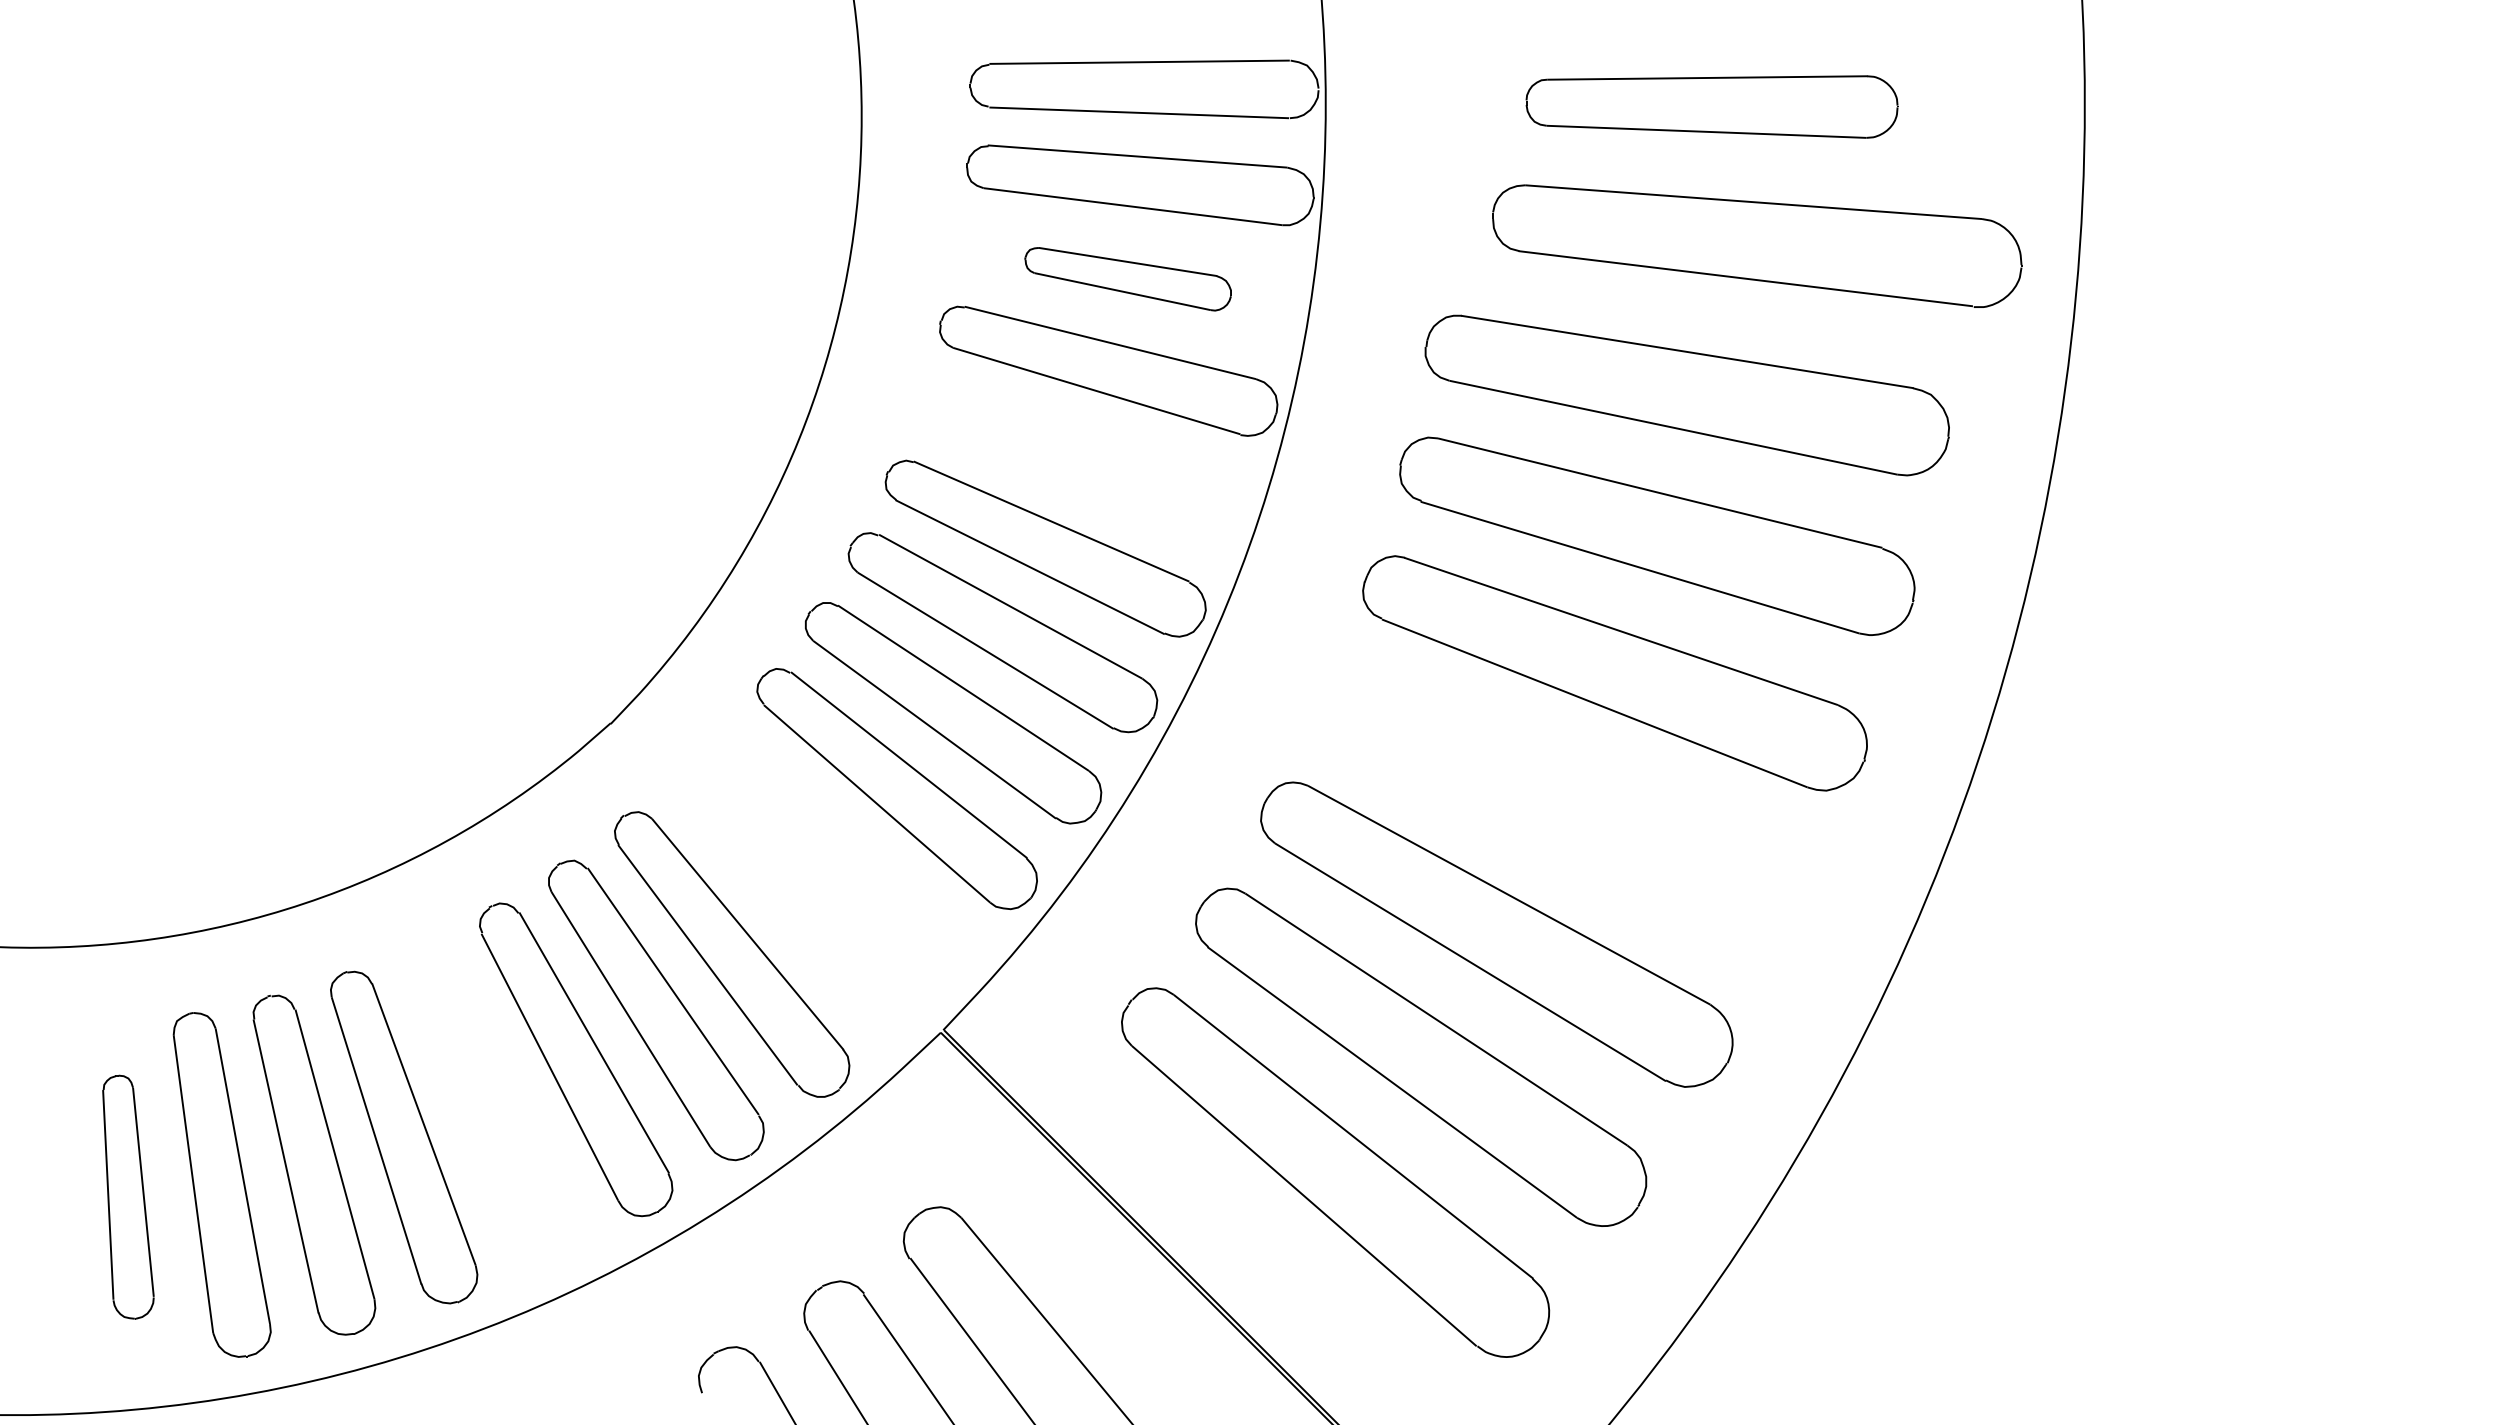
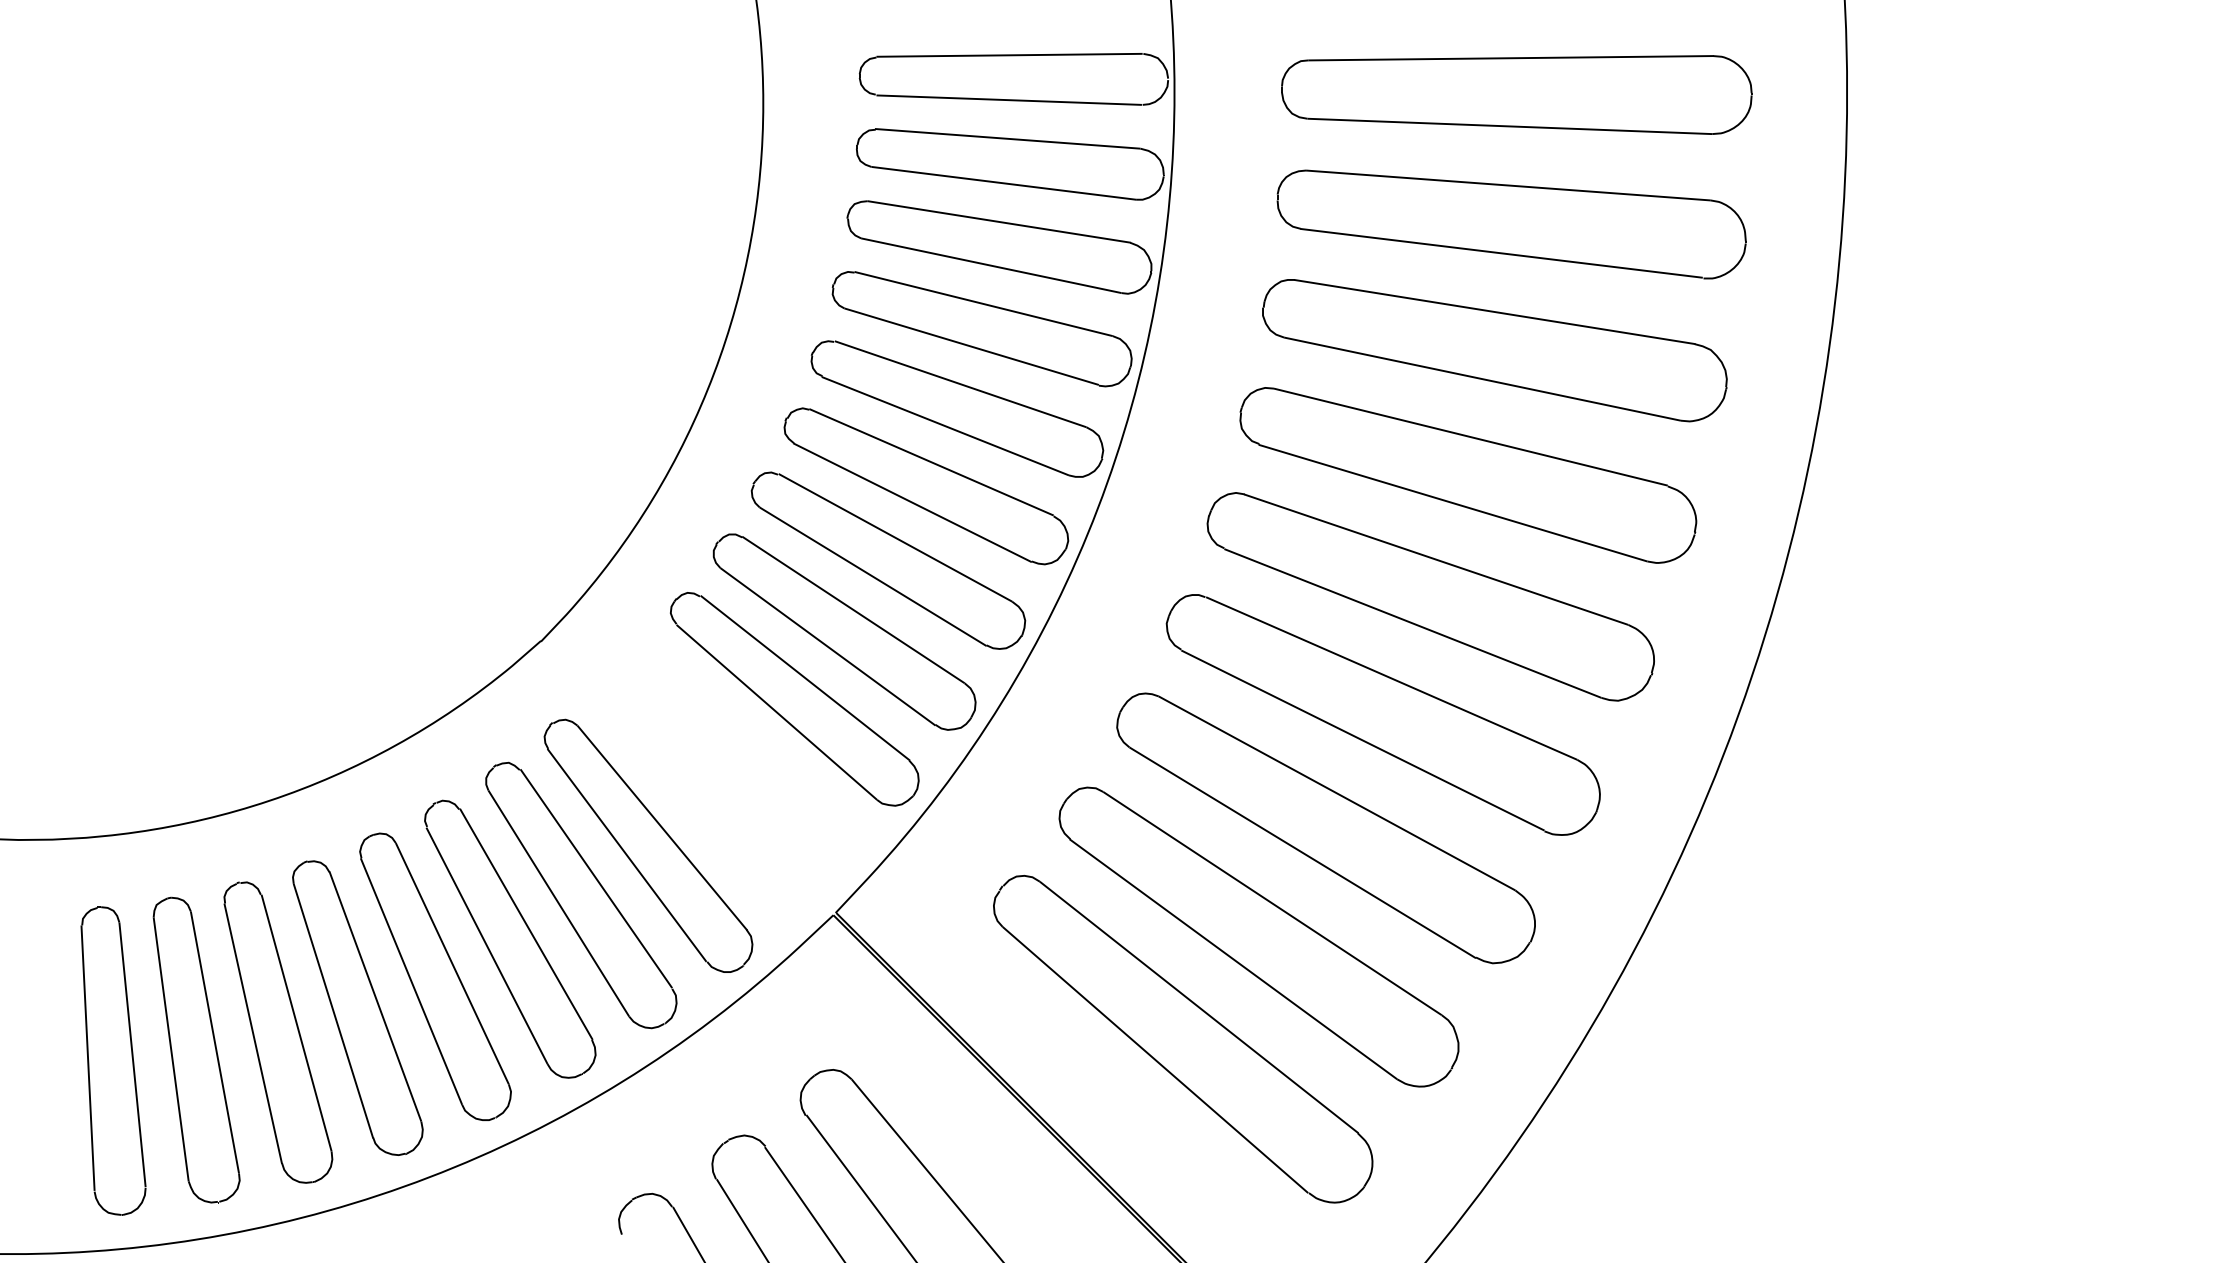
part: (1711, 106) -> (1516, 94), size x1.43
part: (1757, 245) -> (1511, 223), moved
part: (1127, 279) -> (998, 247), size x1.67
part: (1080, 461) -> (957, 409), added
part: (1561, 806) -> (1383, 714), added
part: (491, 1101) -> (435, 976), added
part: (128, 1196) -> (113, 1060), size x1.43

